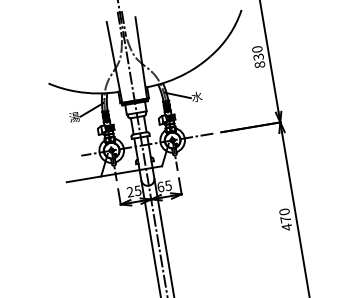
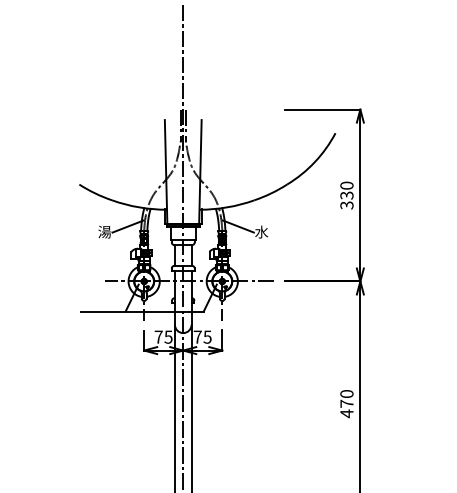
text: (259, 64) -> (346, 205), 830 -> 330
text: (160, 186) -> (197, 336), 65 -> 75
text: (130, 191) -> (158, 336), 25 -> 75

